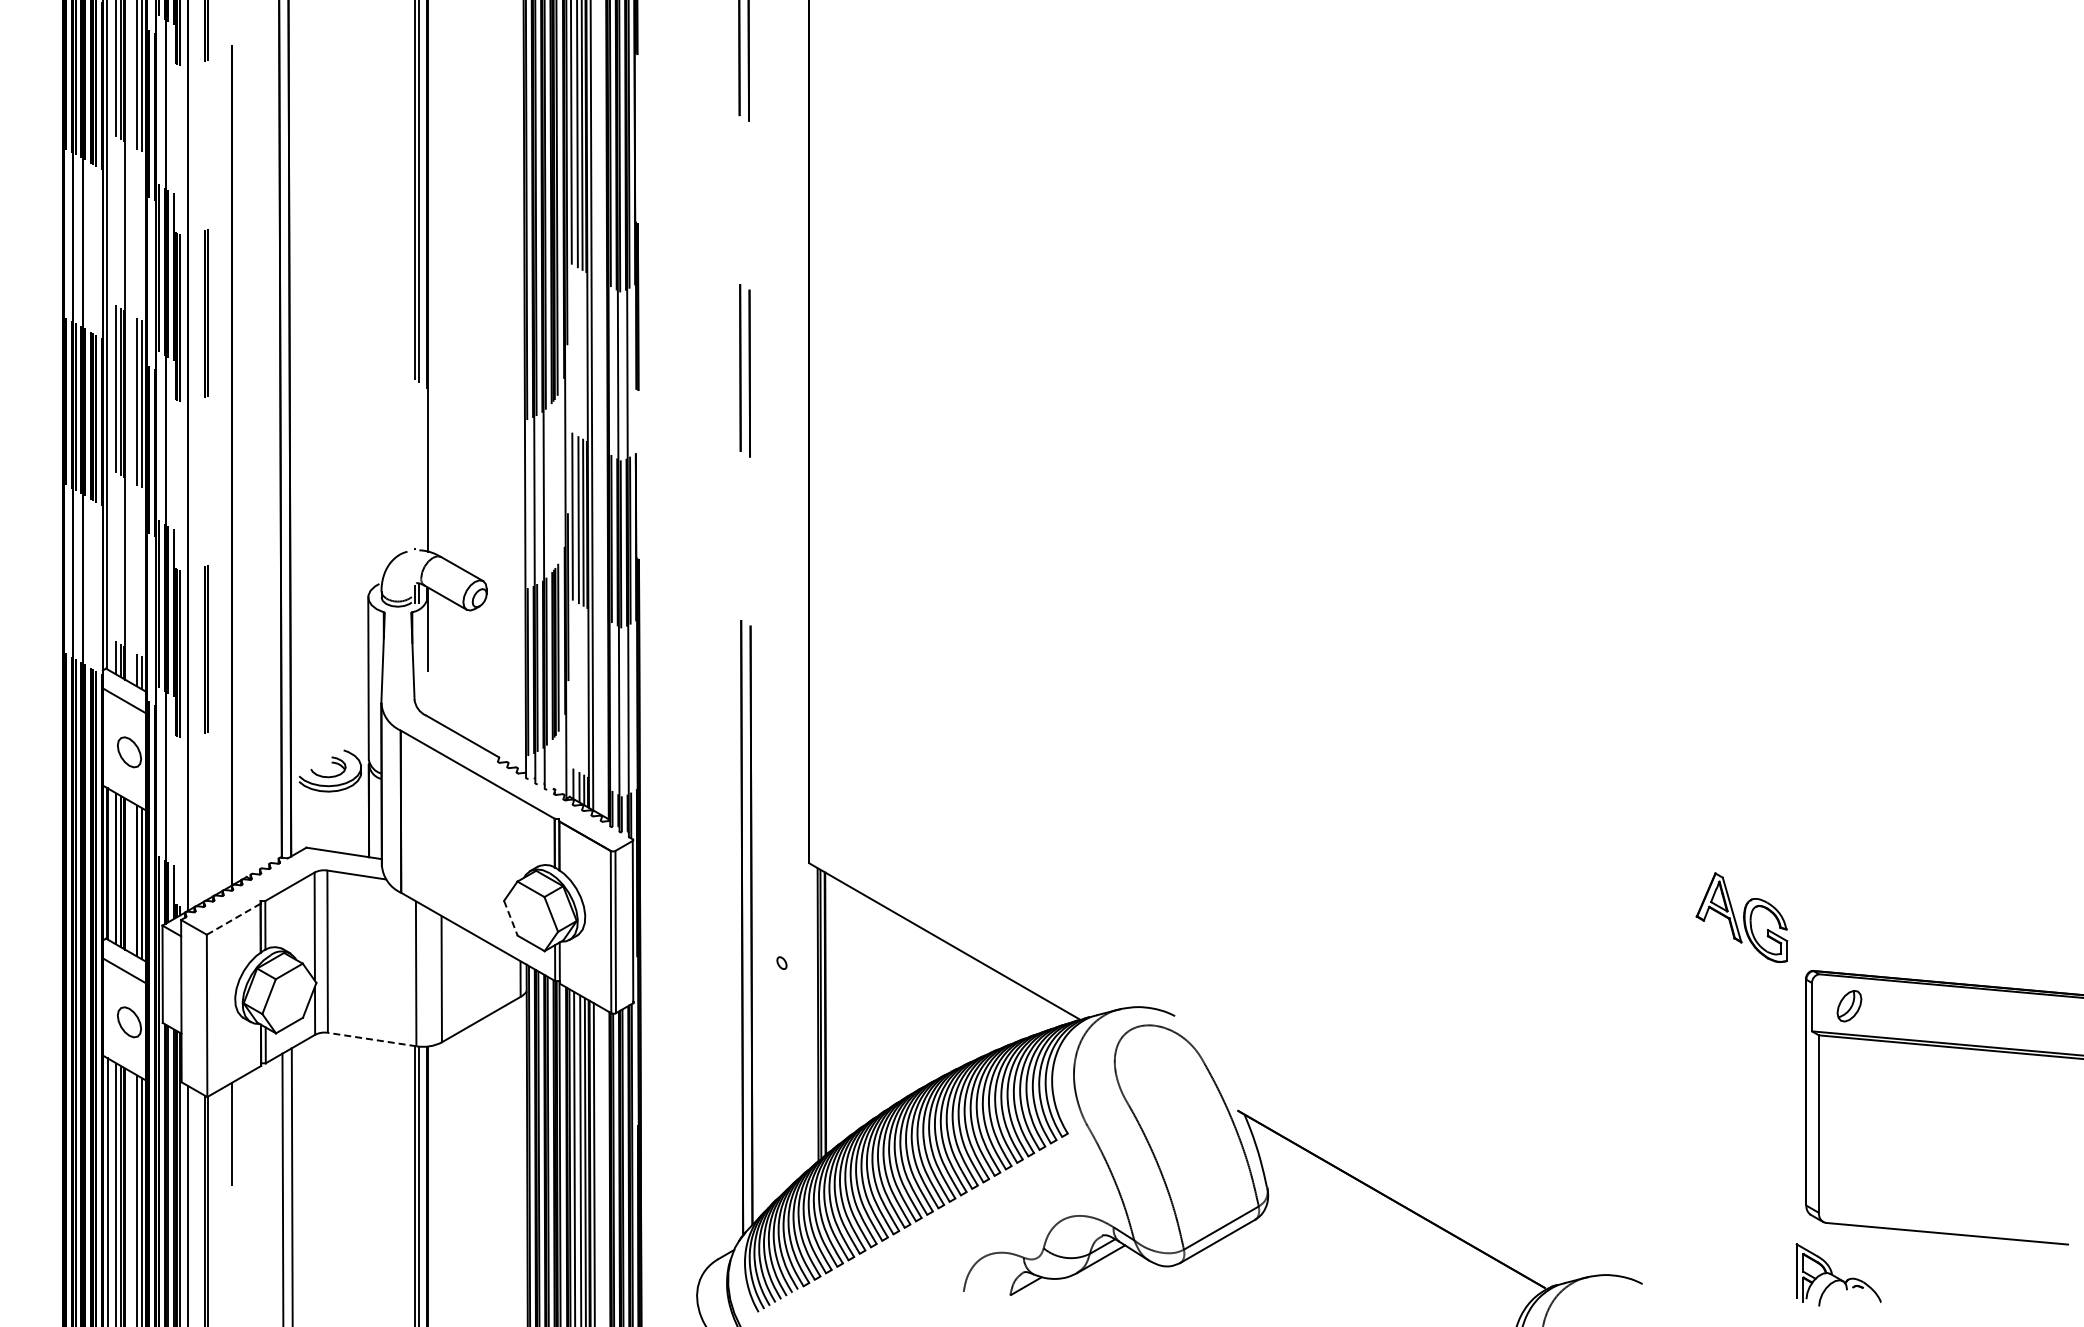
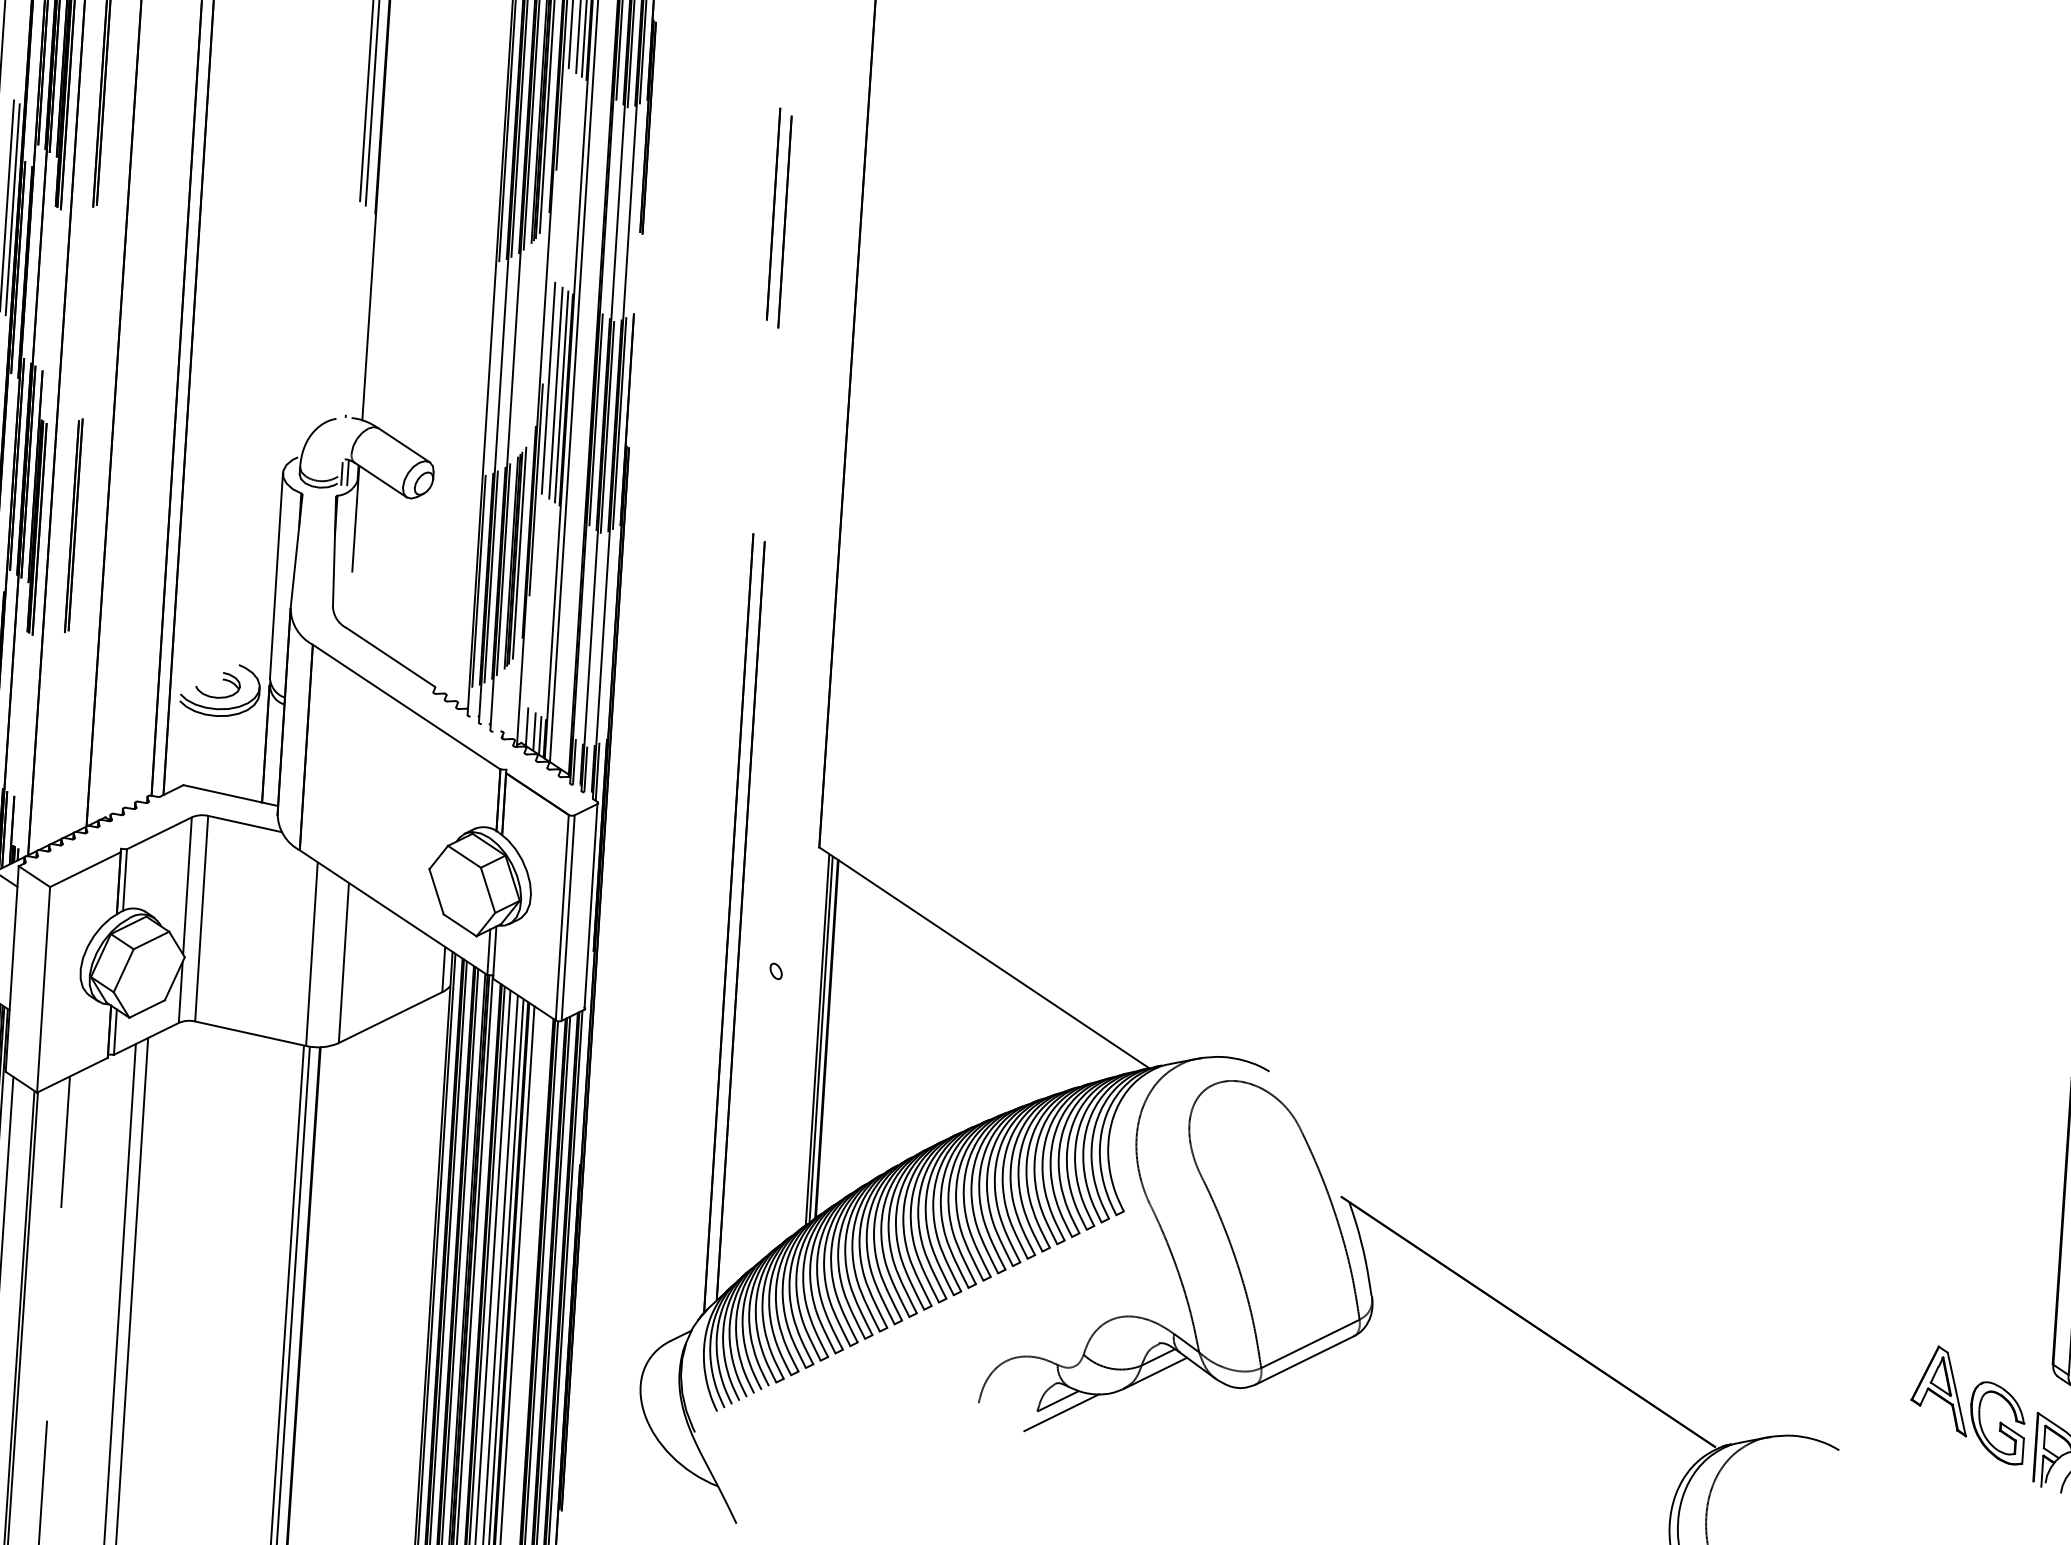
part: (1741, 917) -> (1968, 1404), moved
line: (510, 918) -> (436, 892), dashed -> solid
line: (233, 919) -> (85, 869), dashed -> solid
line: (372, 1039) -> (251, 1033), dashed -> solid
line: (1029, 1294) -> (1061, 1411), added

